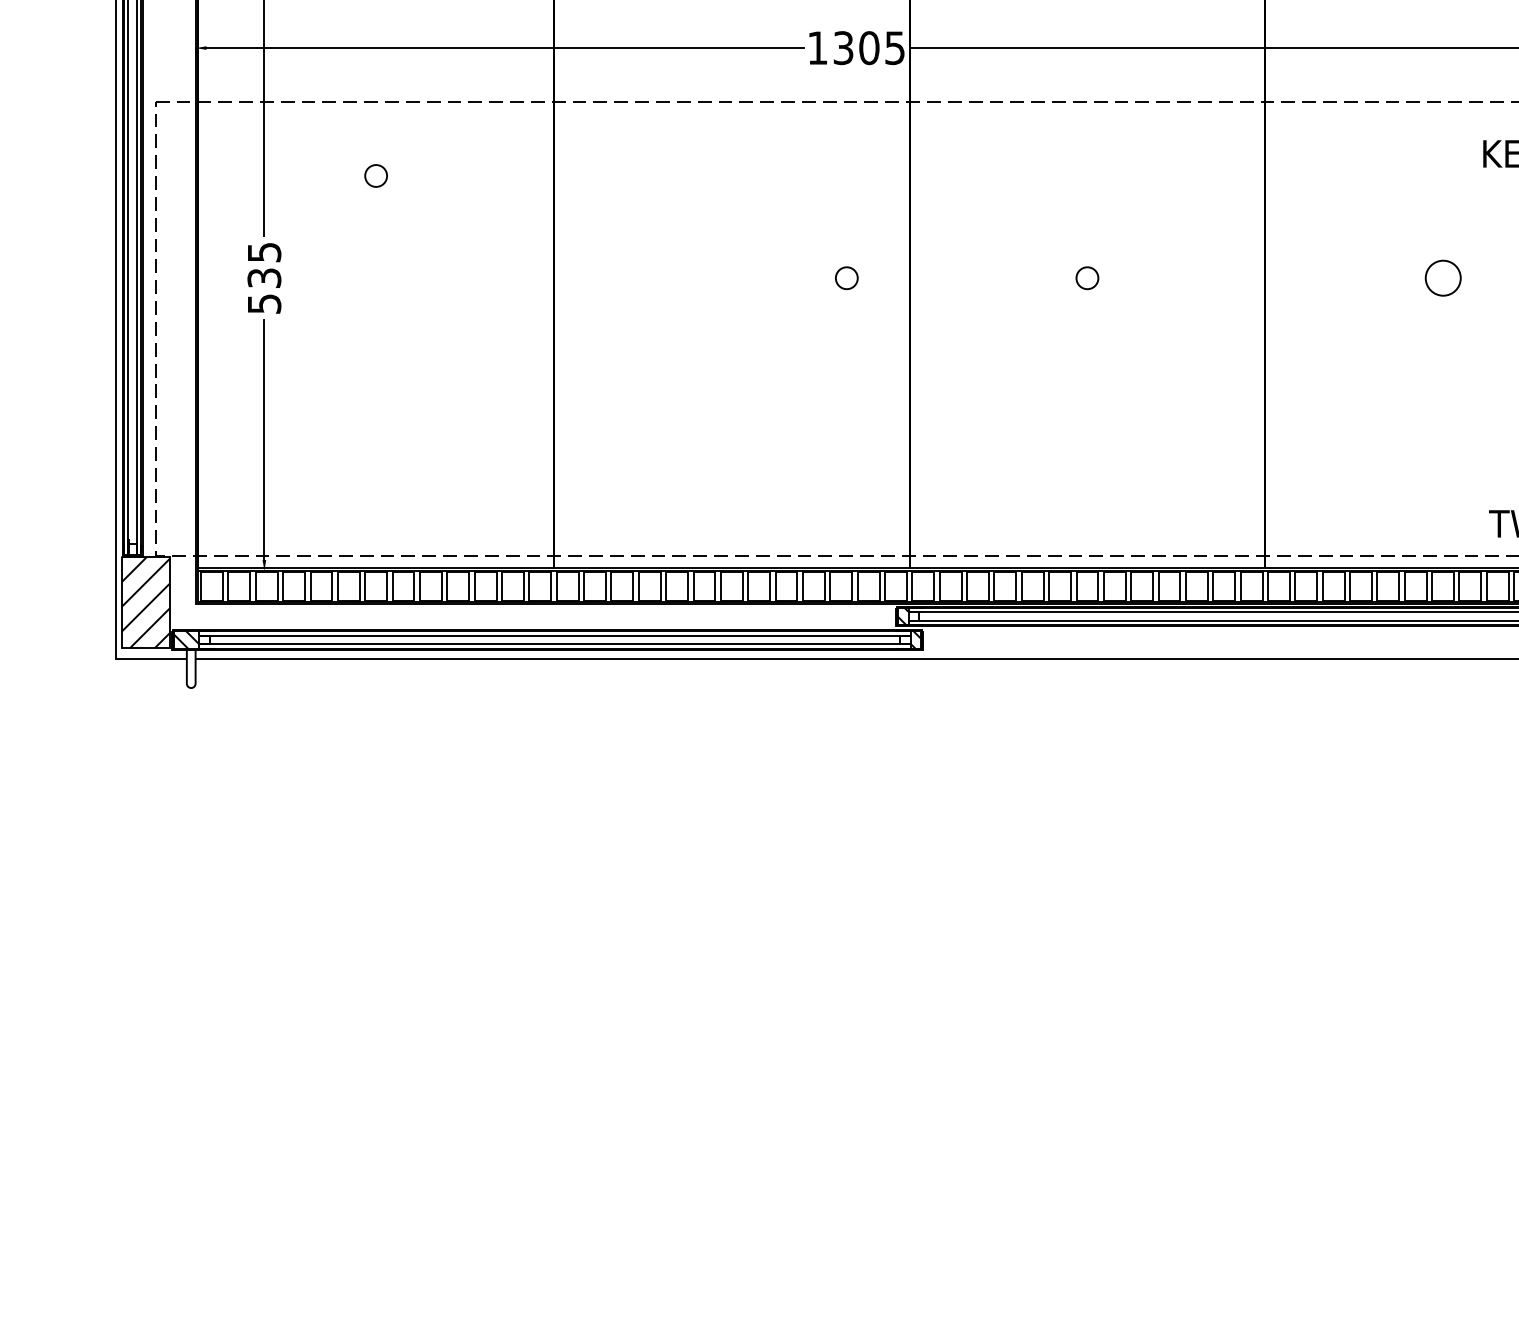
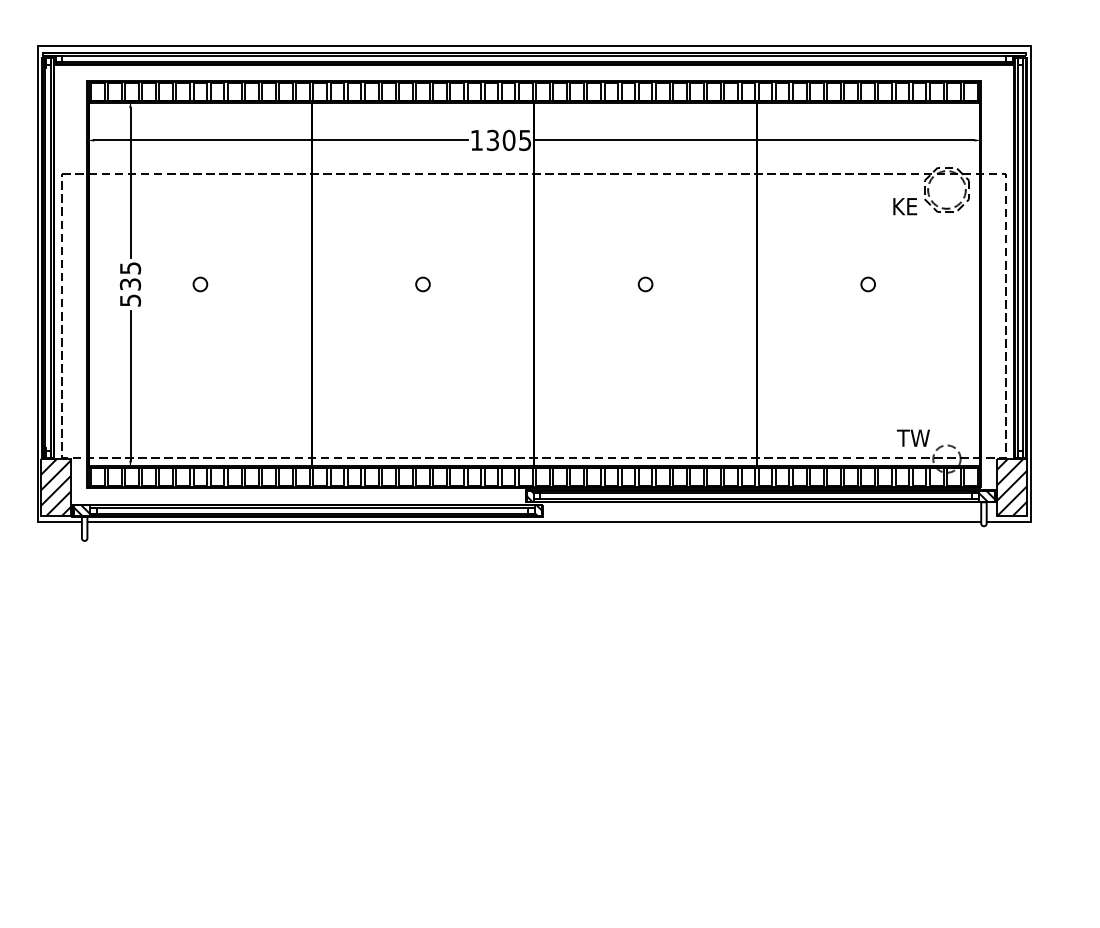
circle: (376, 176) -> (200, 284), moved
circle: (845, 278) -> (422, 284), moved
circle: (1441, 278) -> (867, 284), size x0.62

